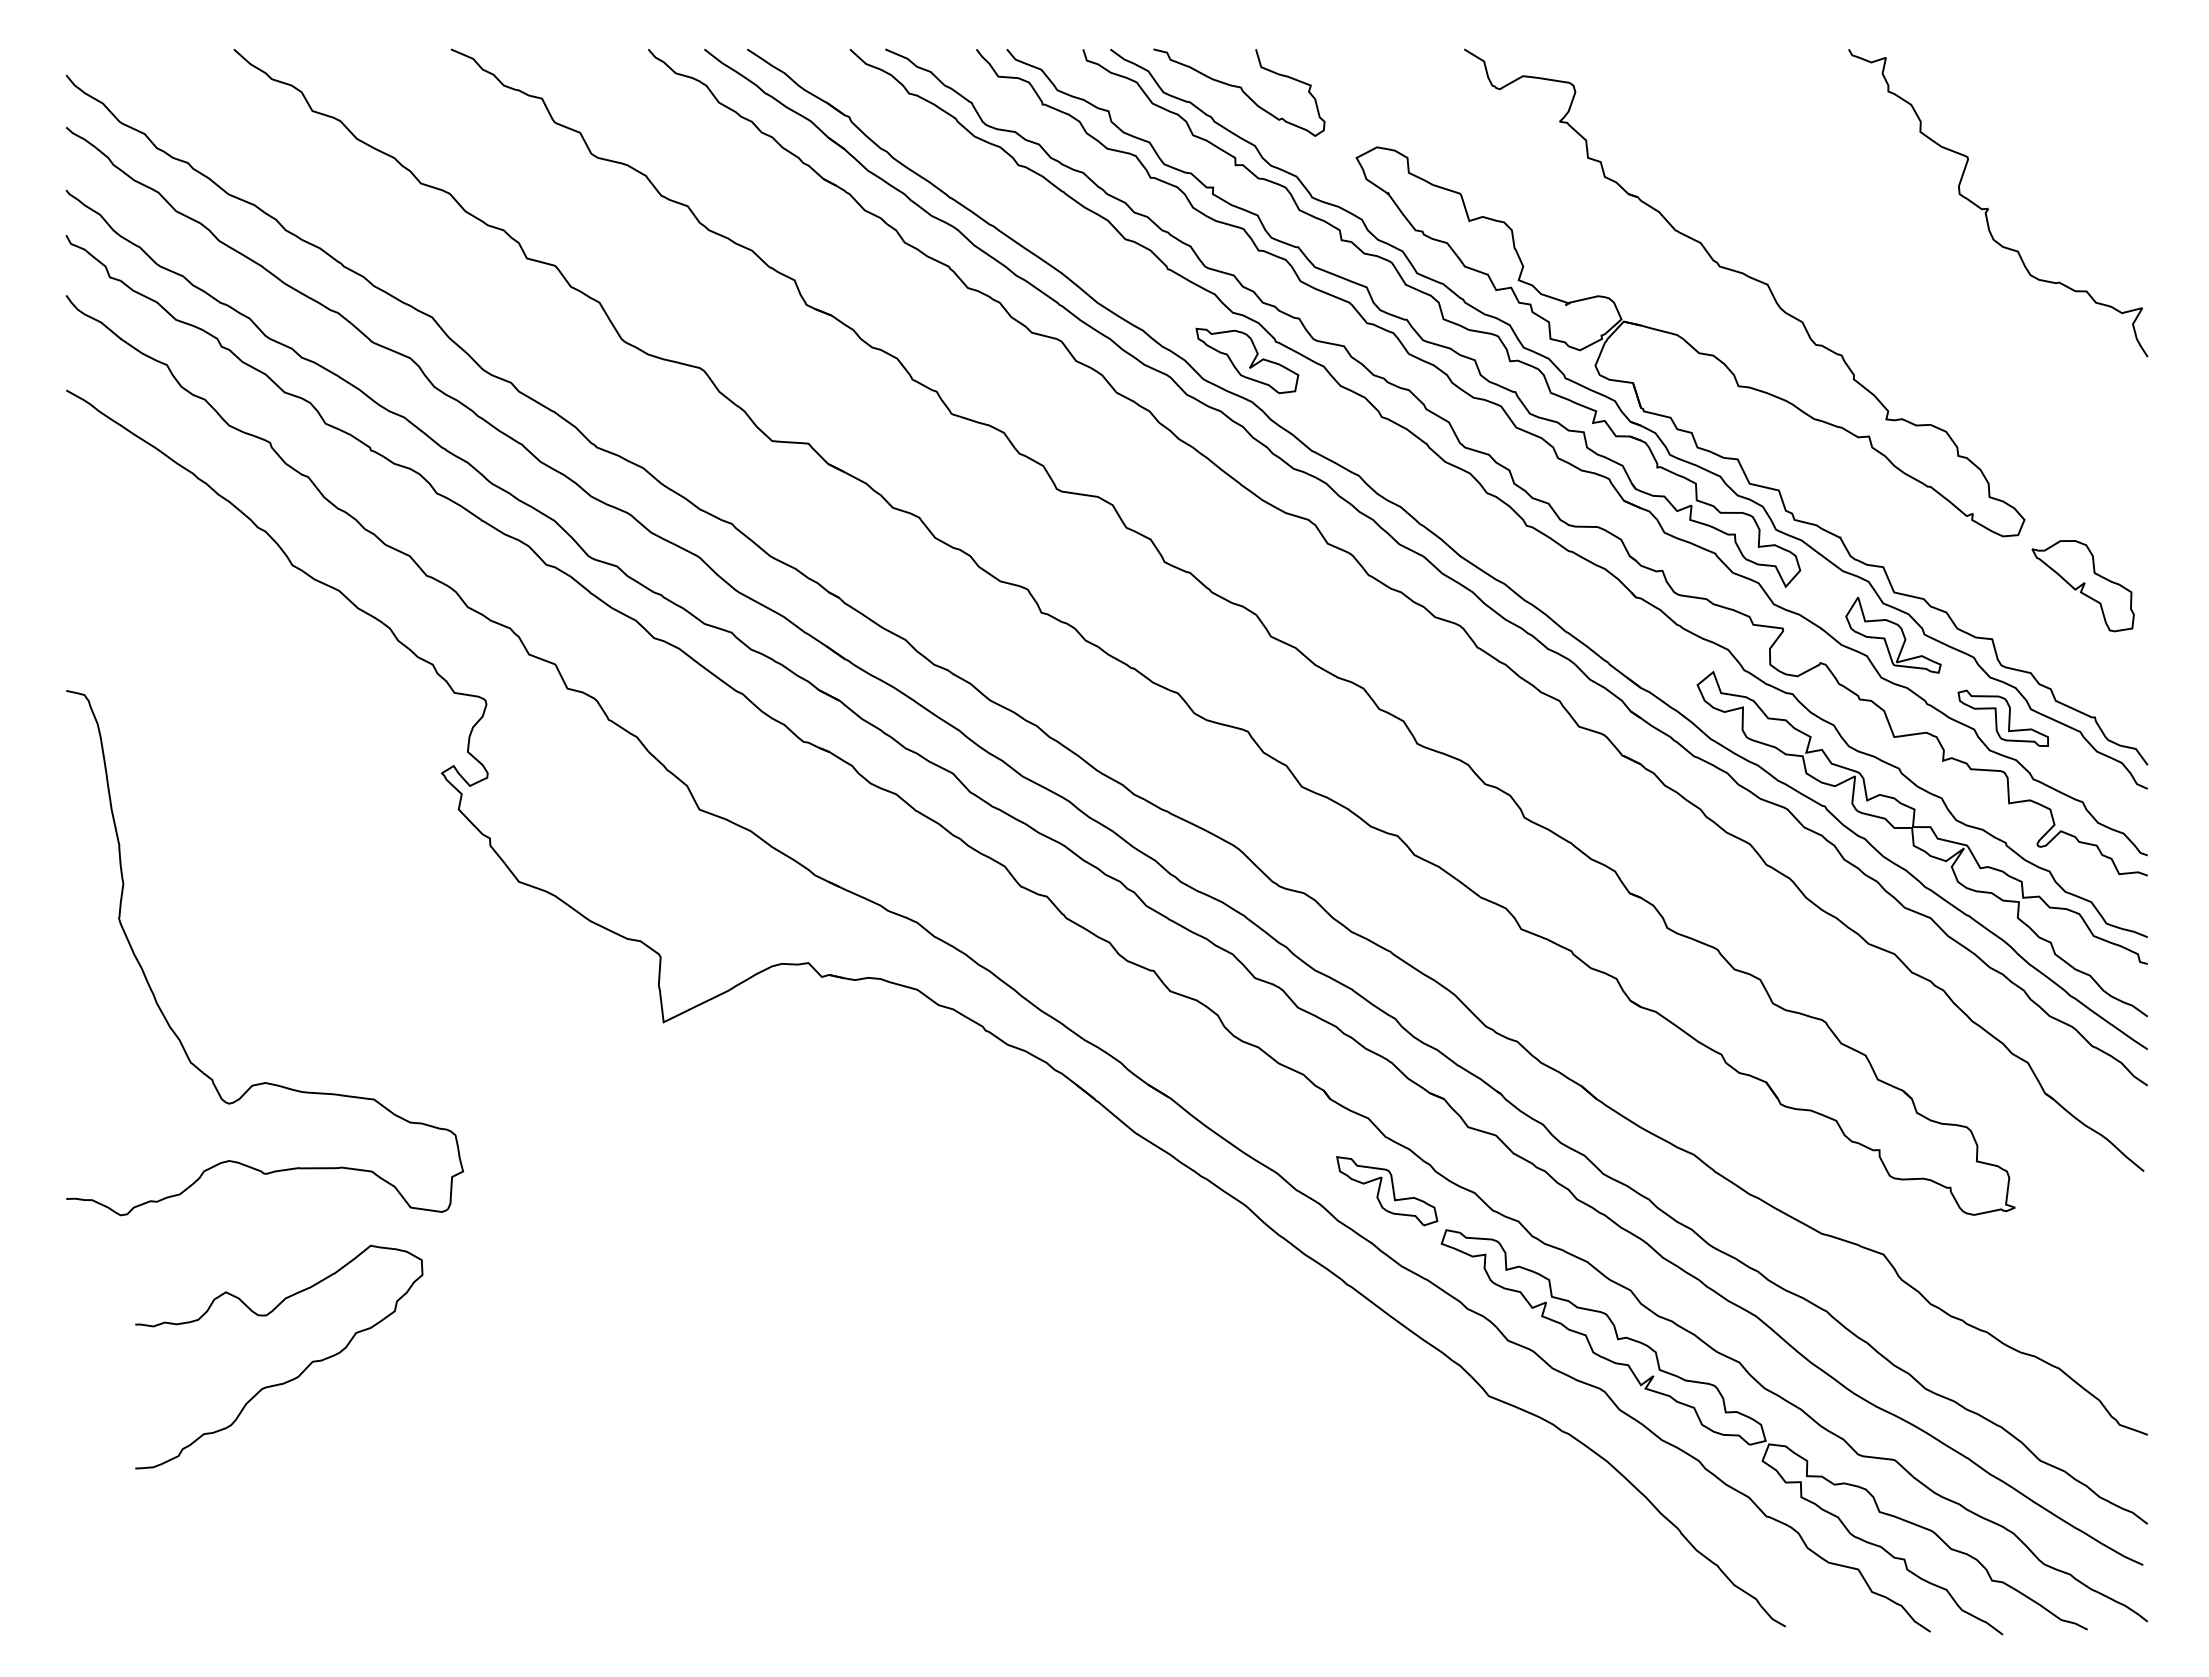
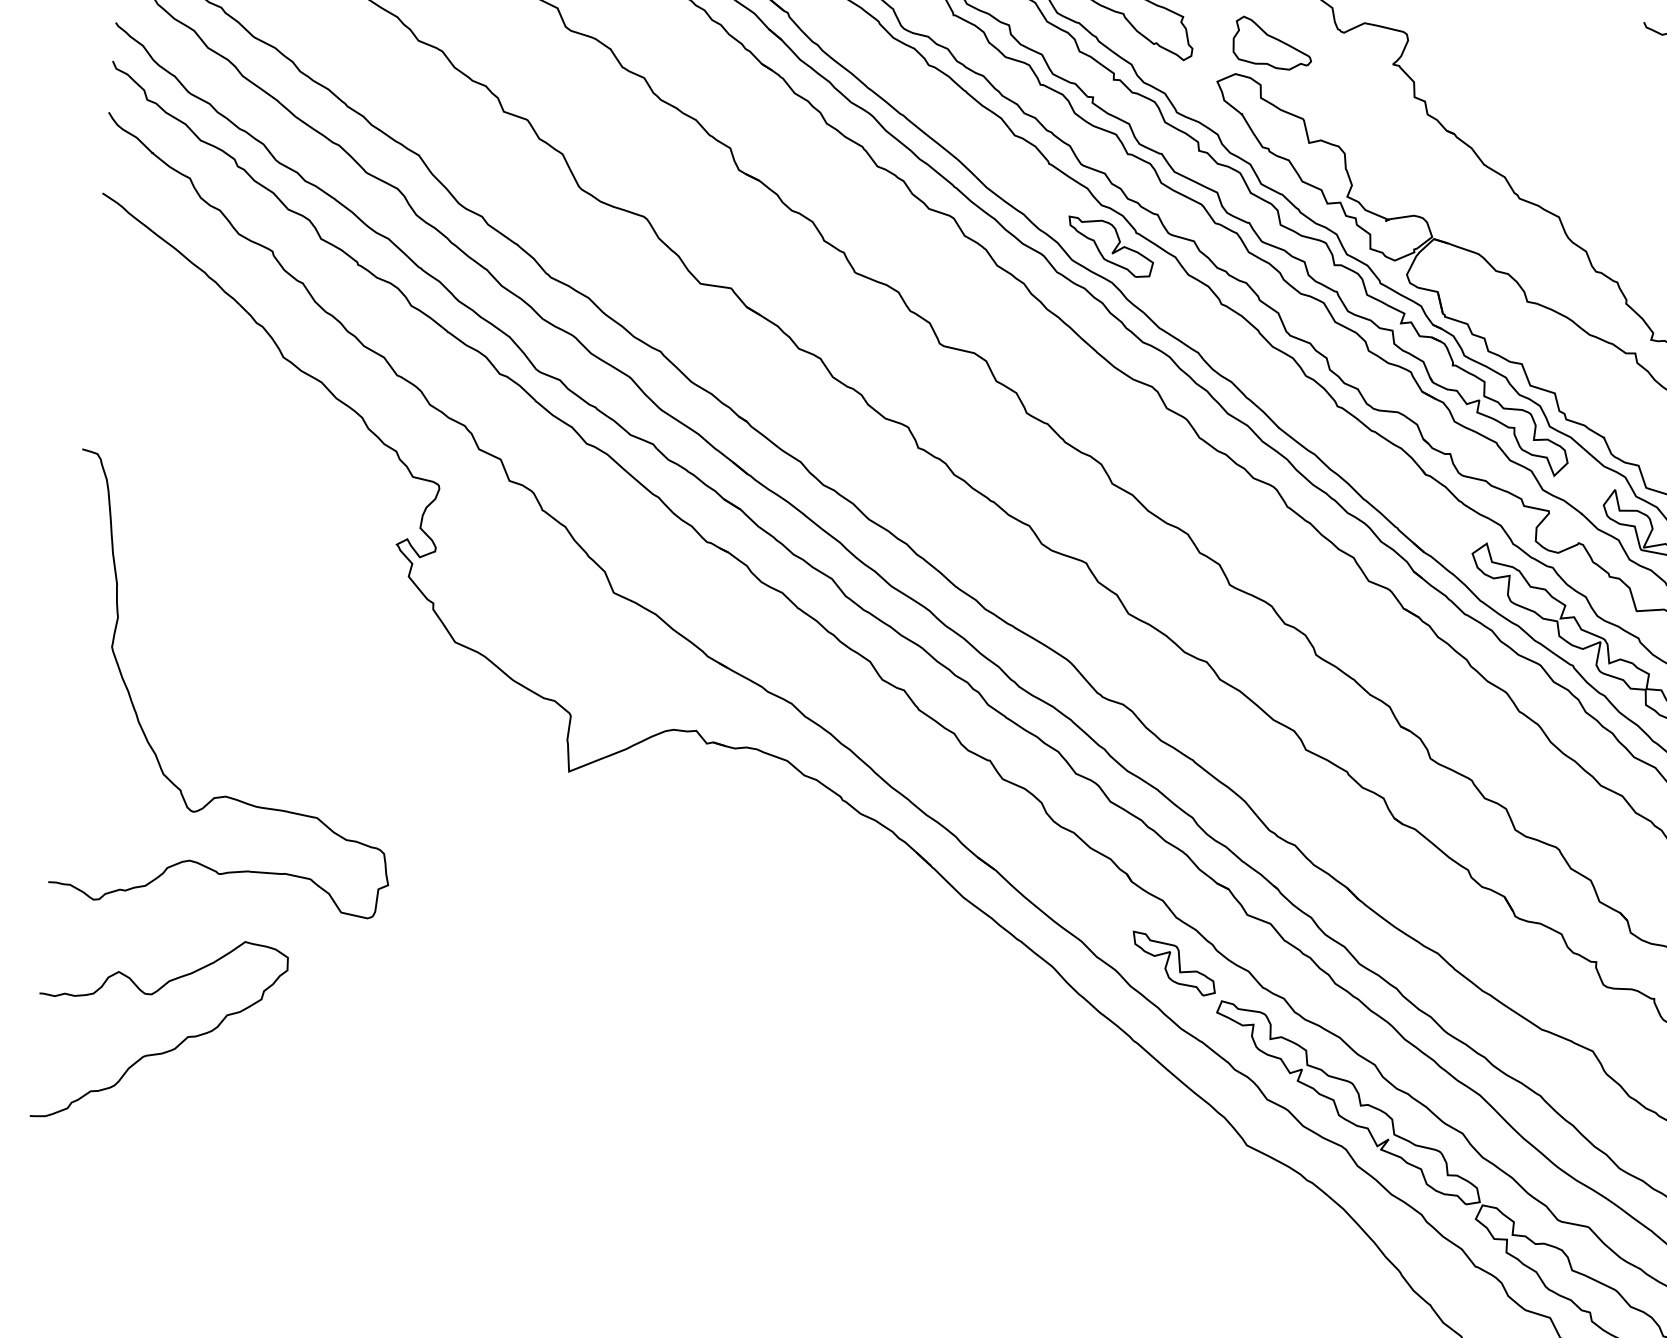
part: (1417, 108) -> (1272, 43), added
curve: (287, 1380) -> (165, 1051), moved

